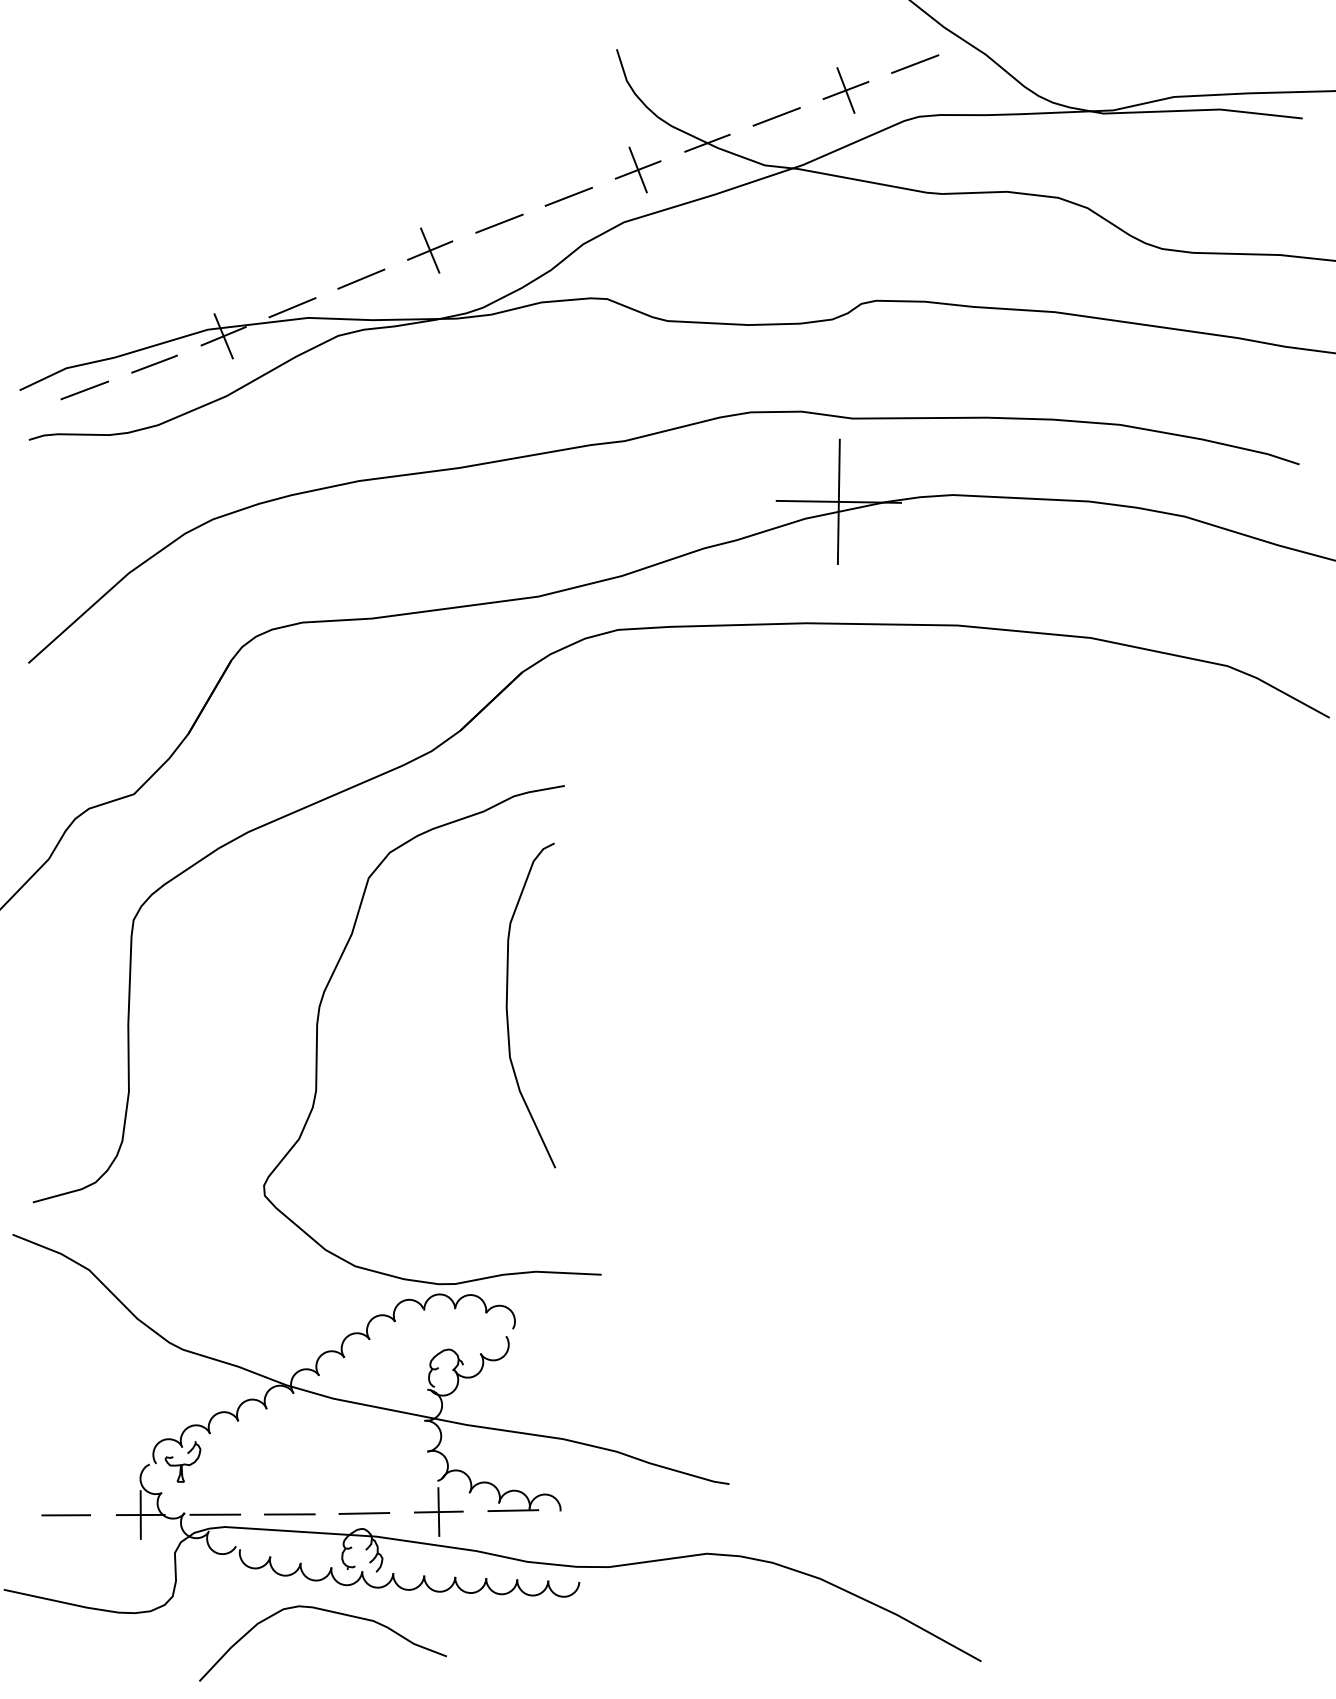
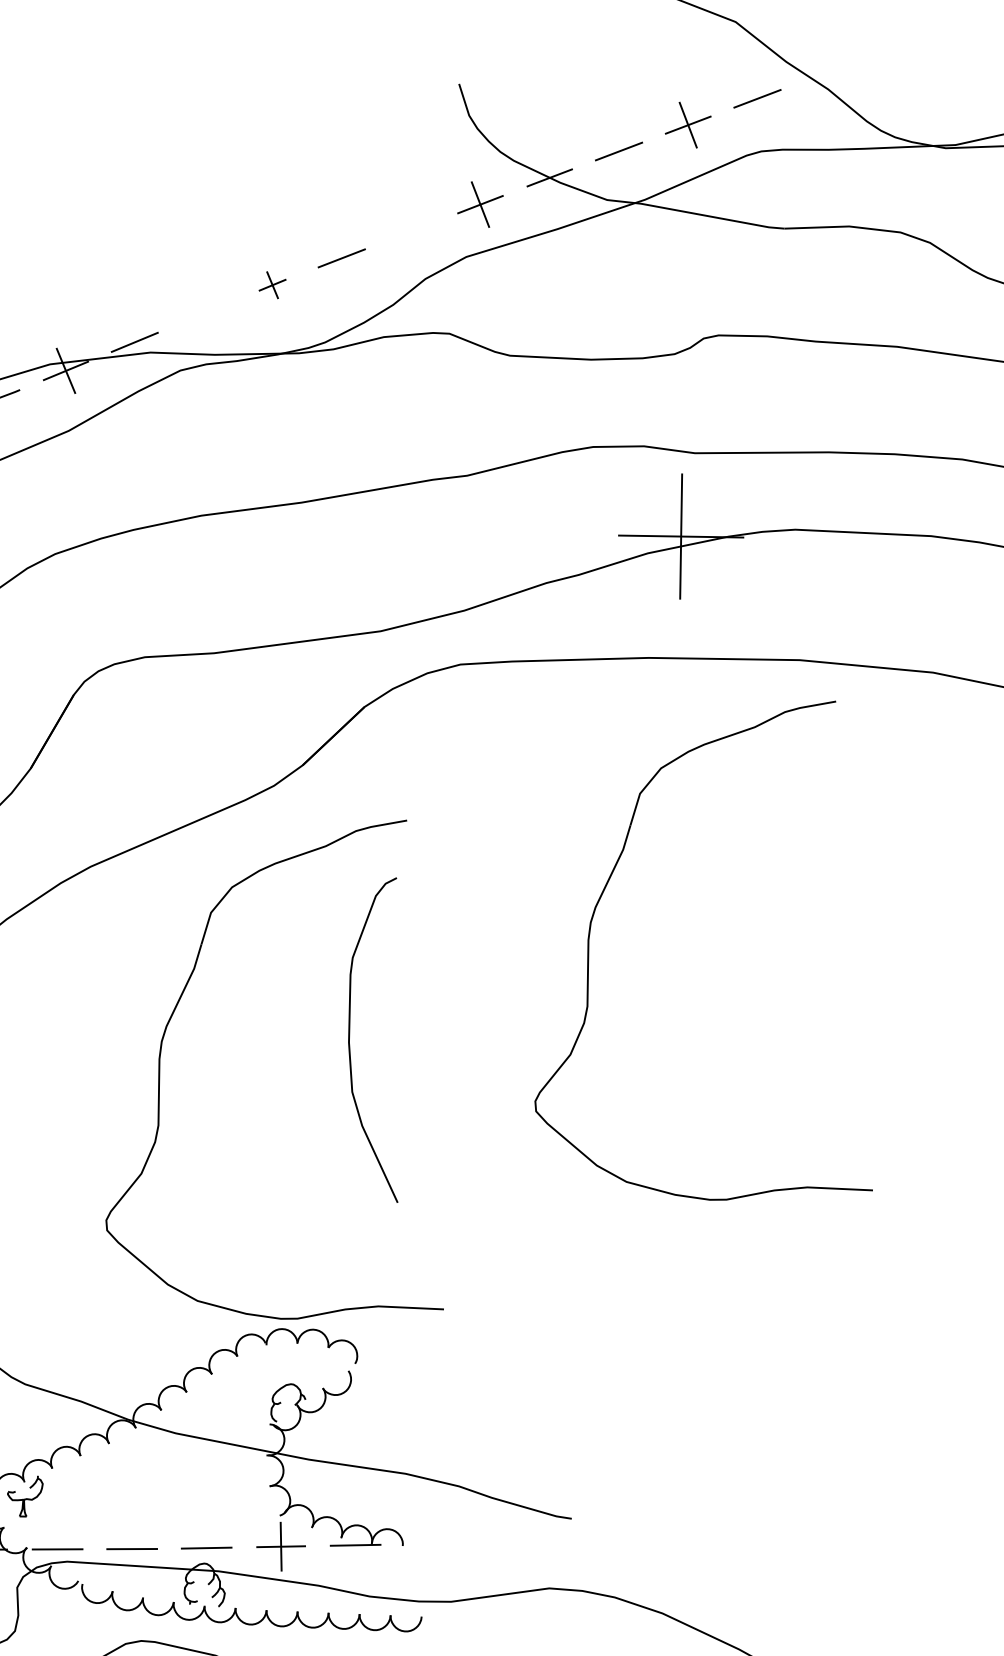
line: (568, 196) -> (410, 231), removed
part: (430, 250) -> (272, 285), size x0.6
line: (361, 278) -> (203, 313), removed
part: (747, 905) -> (589, 940), added

